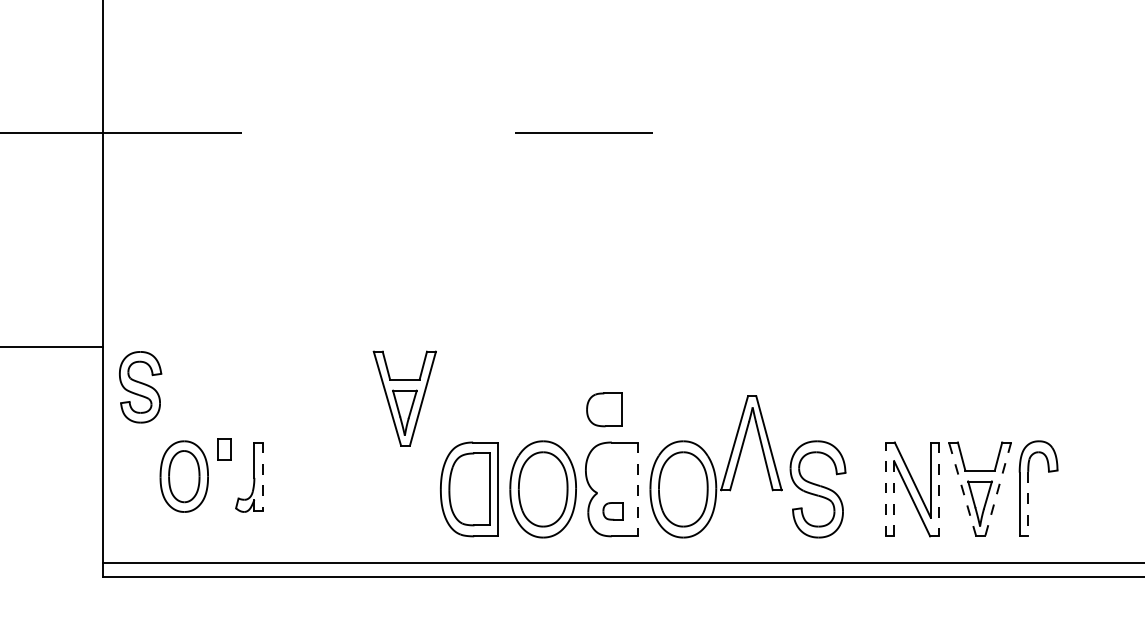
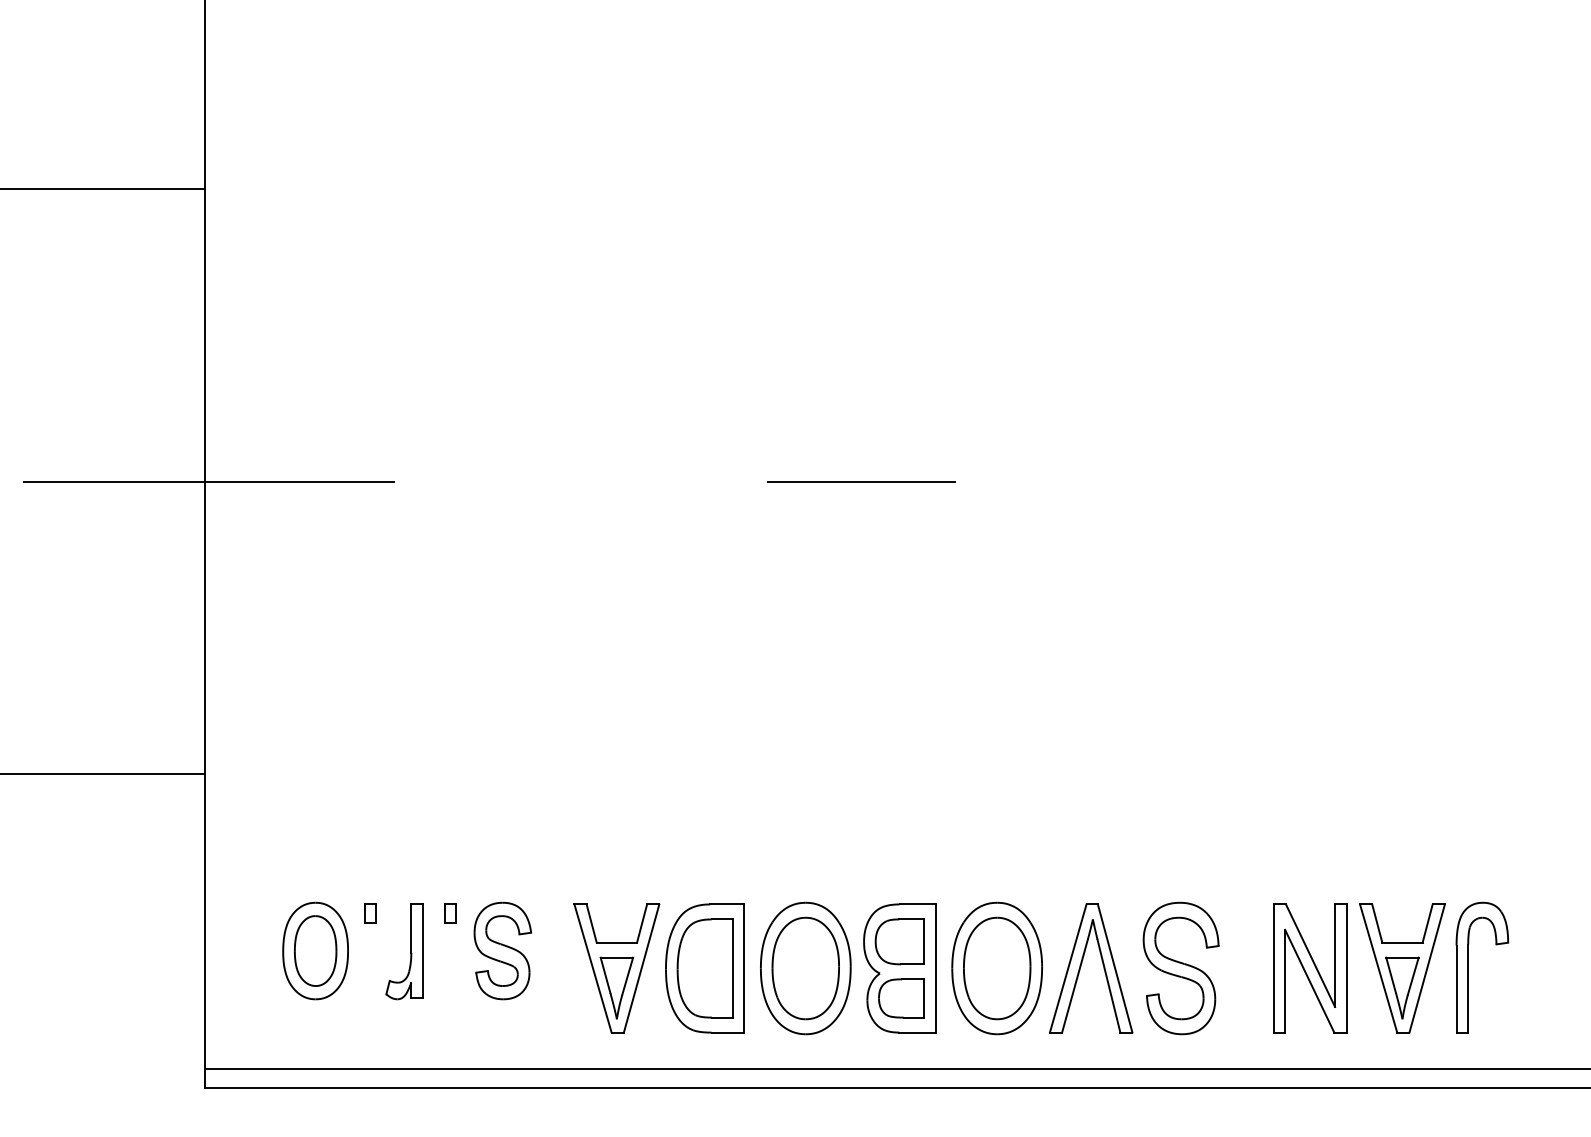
part: (140, 386) -> (502, 950), moved
part: (404, 398) -> (616, 968), moved
part: (604, 409) -> (899, 941), moved
part: (744, 442) -> (1081, 967), moved
part: (224, 449) -> (370, 913), size x0.62
part: (283, 449) -> (450, 913), added
line: (262, 476) -> (422, 951), dashed -> solid
line: (885, 489) -> (1273, 968), dashed -> solid
line: (962, 489) -> (1378, 968), dashed -> solid
line: (638, 490) -> (935, 969), dashed -> solid
line: (939, 490) -> (1346, 969), dashed -> solid
line: (998, 490) -> (1427, 969), dashed -> solid
line: (894, 498) -> (1285, 981), dashed -> solid
line: (1028, 504) -> (1468, 989), dashed -> solid
part: (613, 511) -> (901, 998), size x1.67

